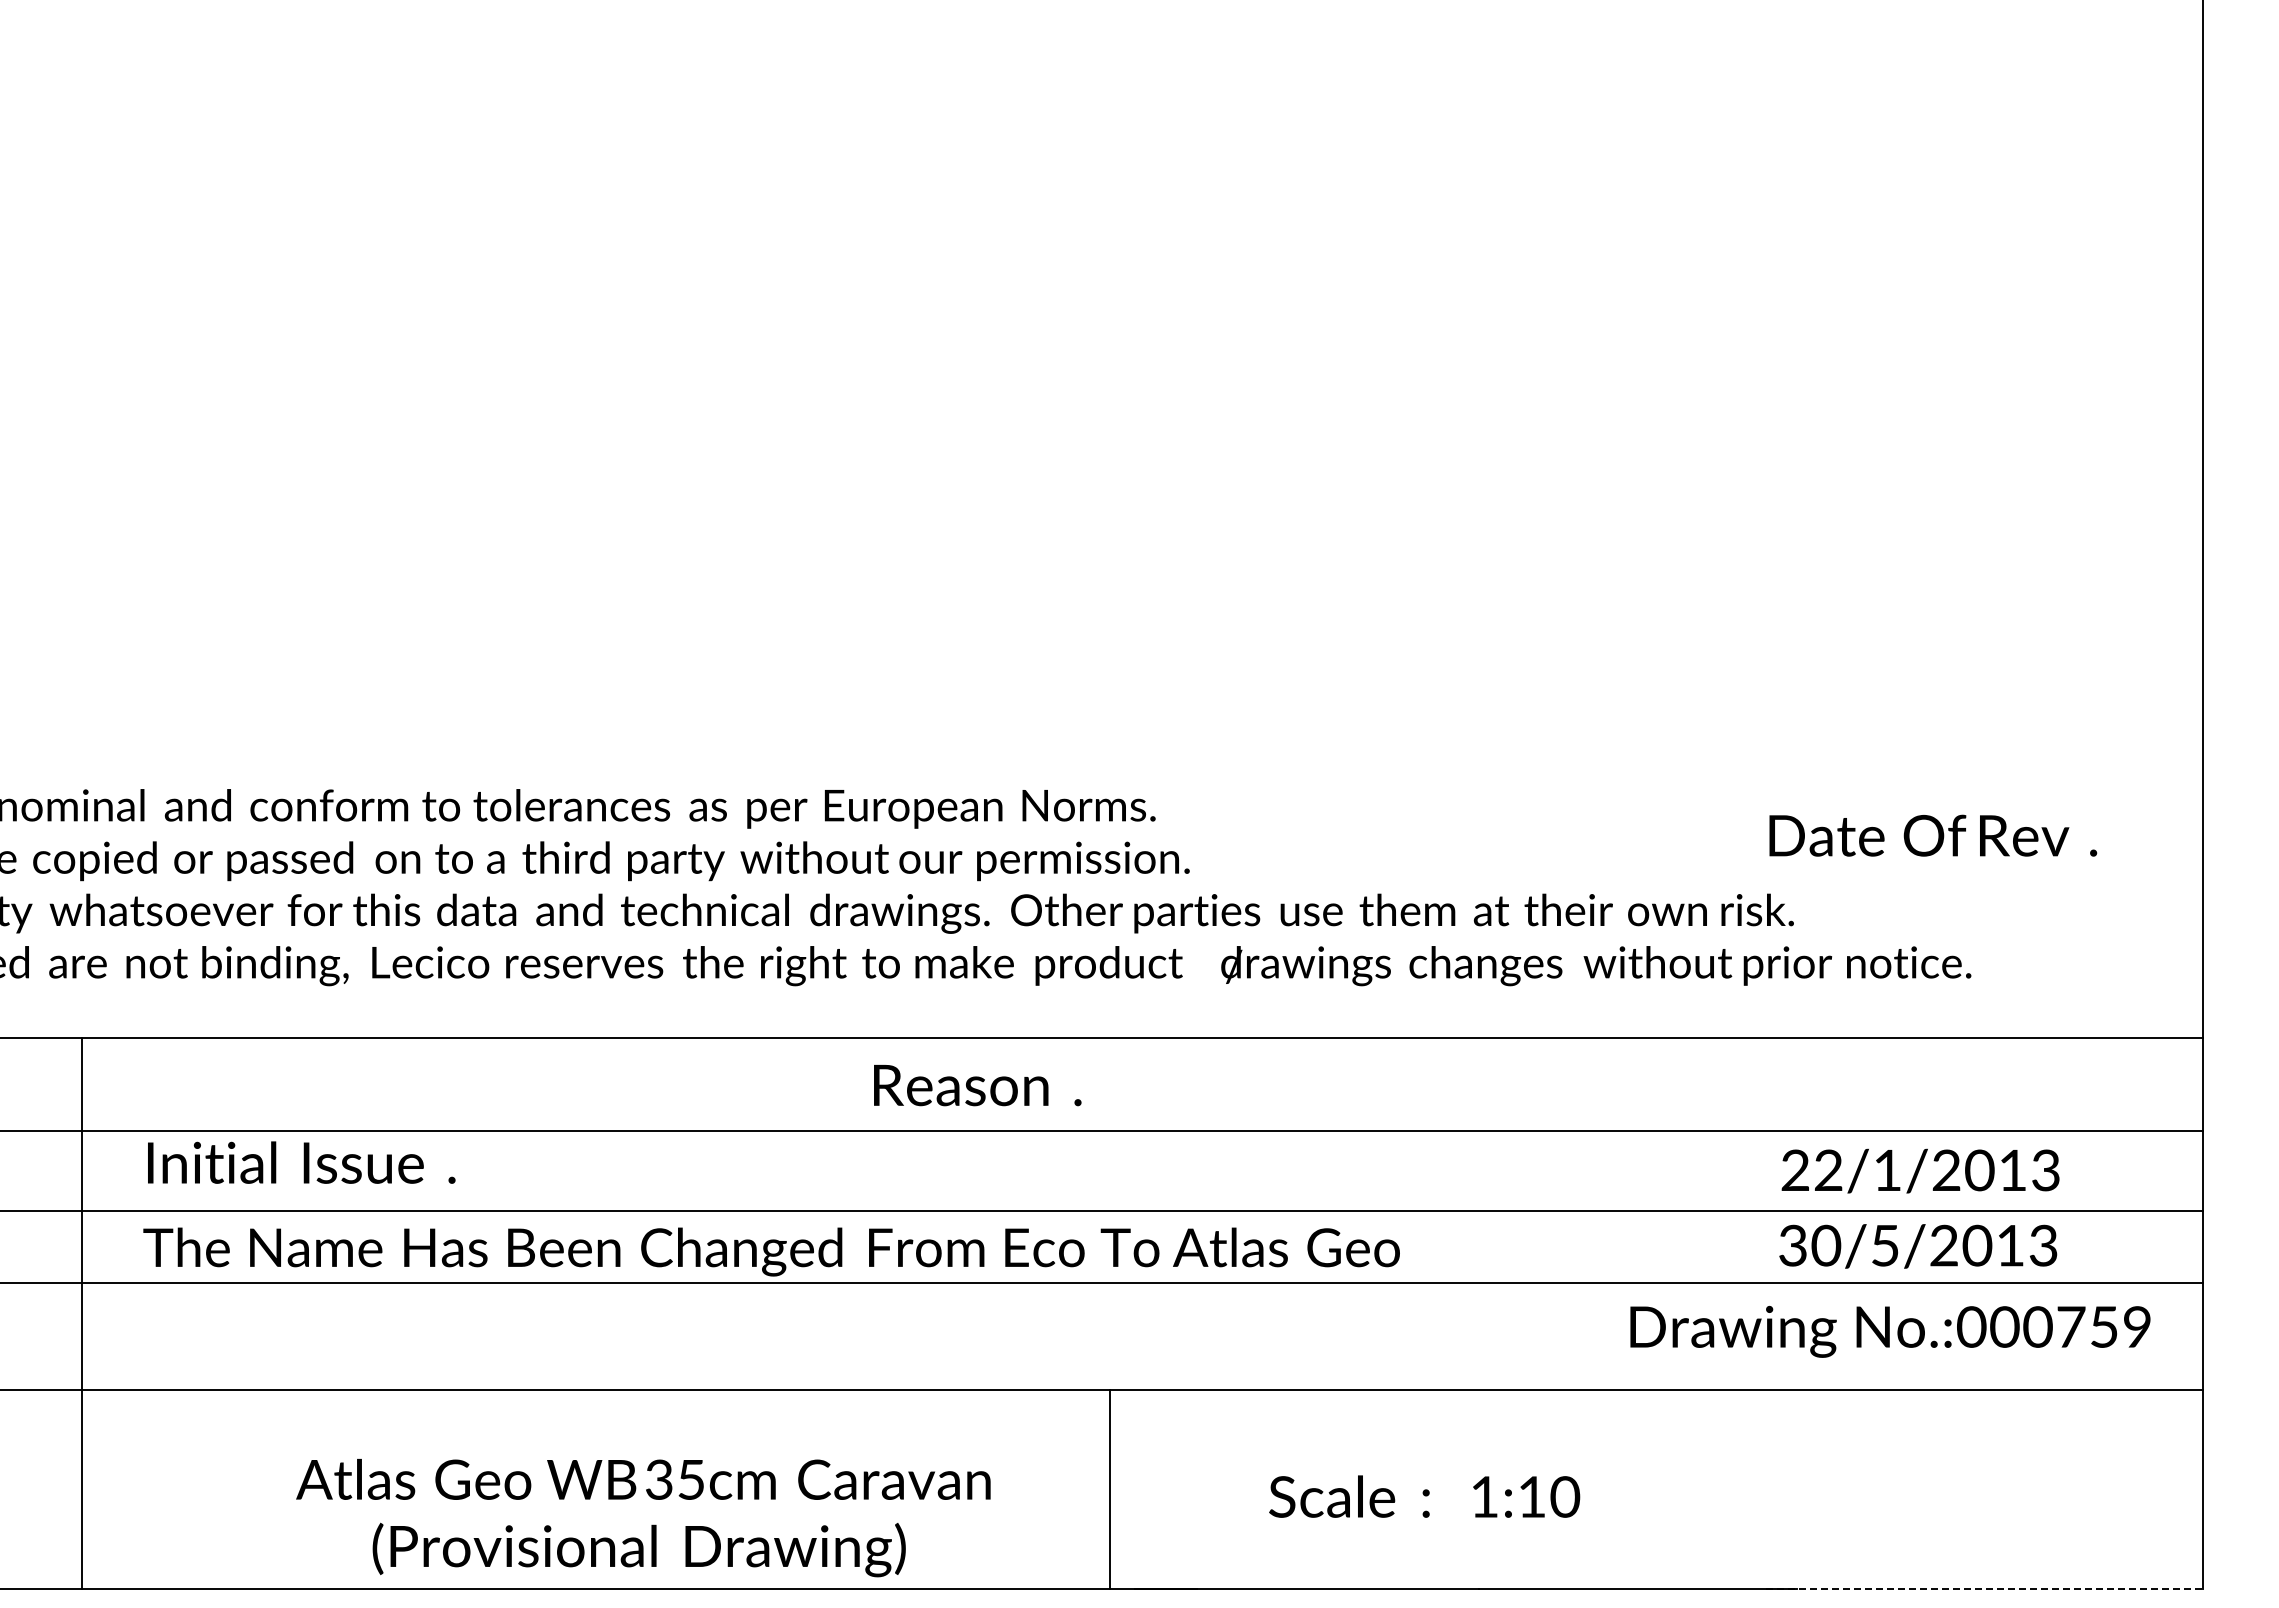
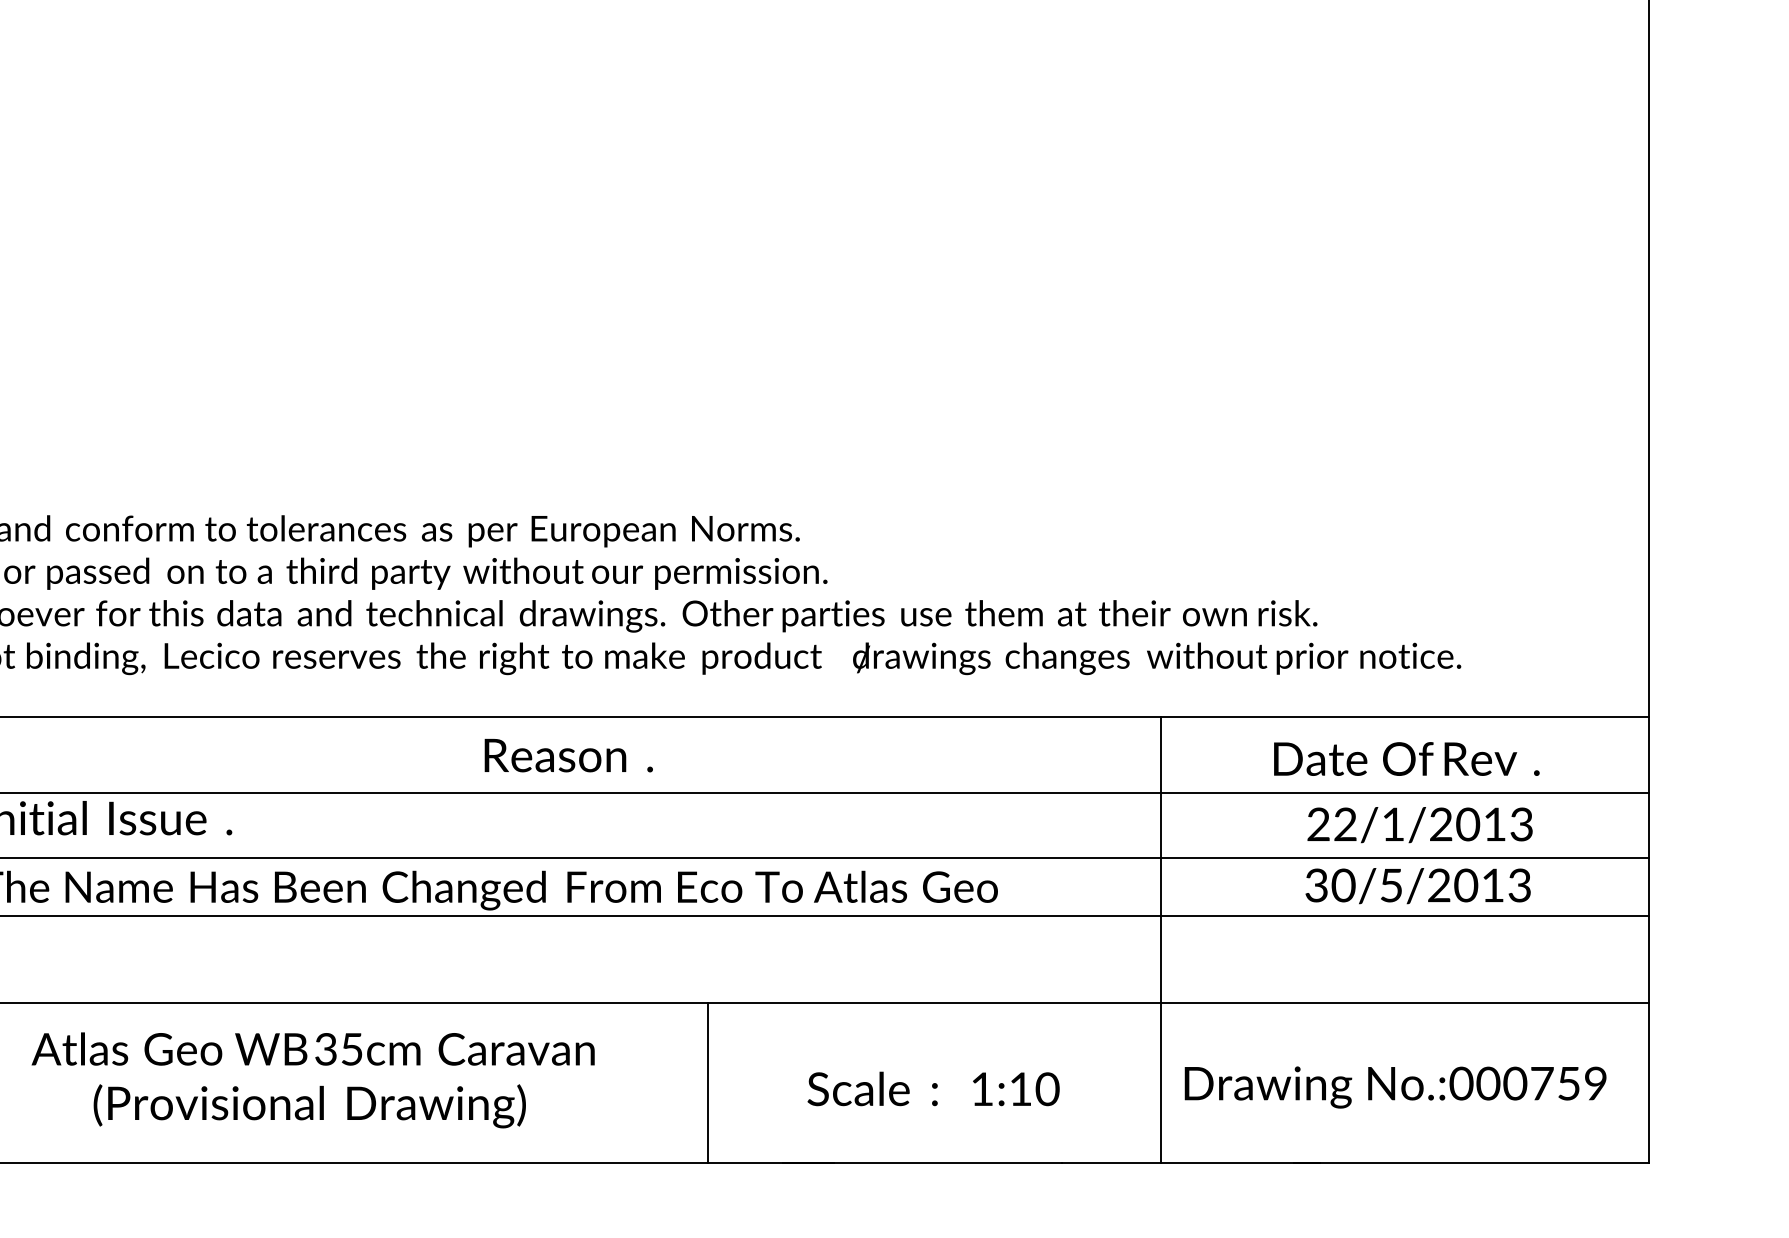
text: (1933, 835) -> (1407, 758), moved
text: (977, 1085) -> (568, 755), moved
line: (1600, 1312) -> (1160, 939), added
text: (1890, 1331) -> (1395, 1087), moved
line: (1109, 1489) -> (707, 1083), moved
text: (1424, 1496) -> (933, 1088), moved
text: (643, 1518) -> (313, 1080), moved
line: (1984, 1588) -> (1471, 1163), dashed -> solid

